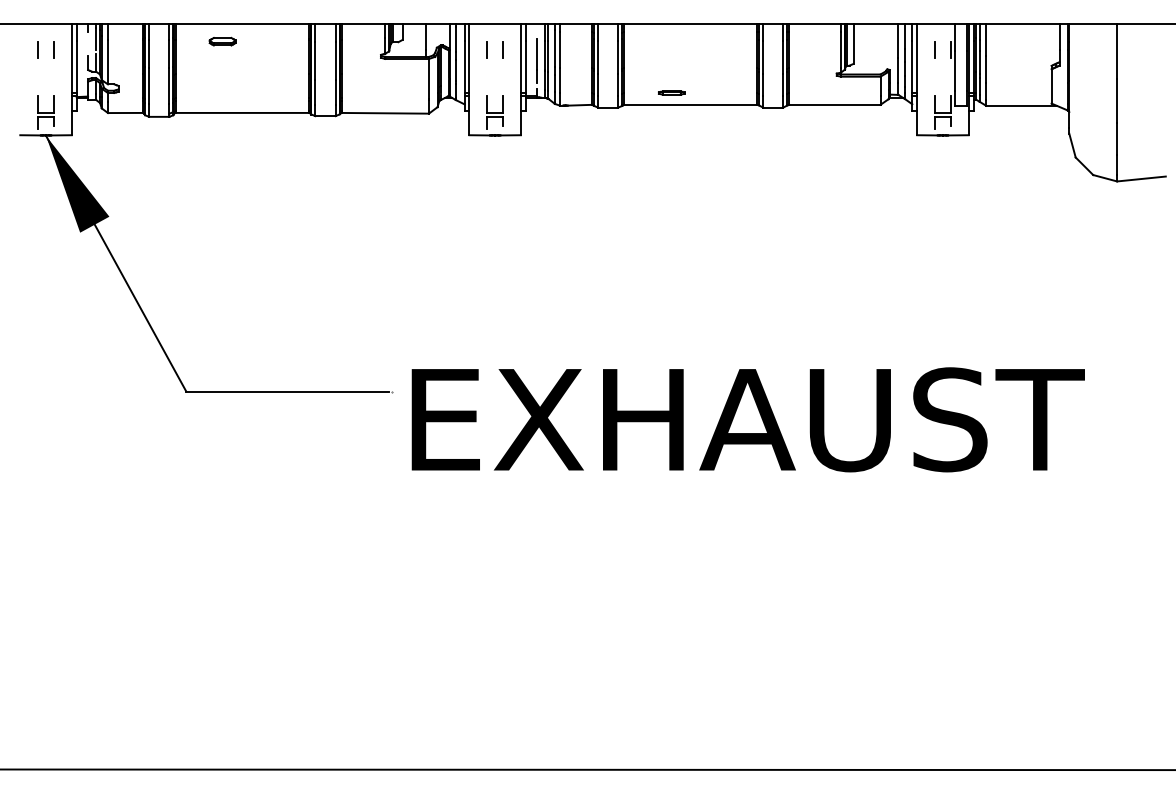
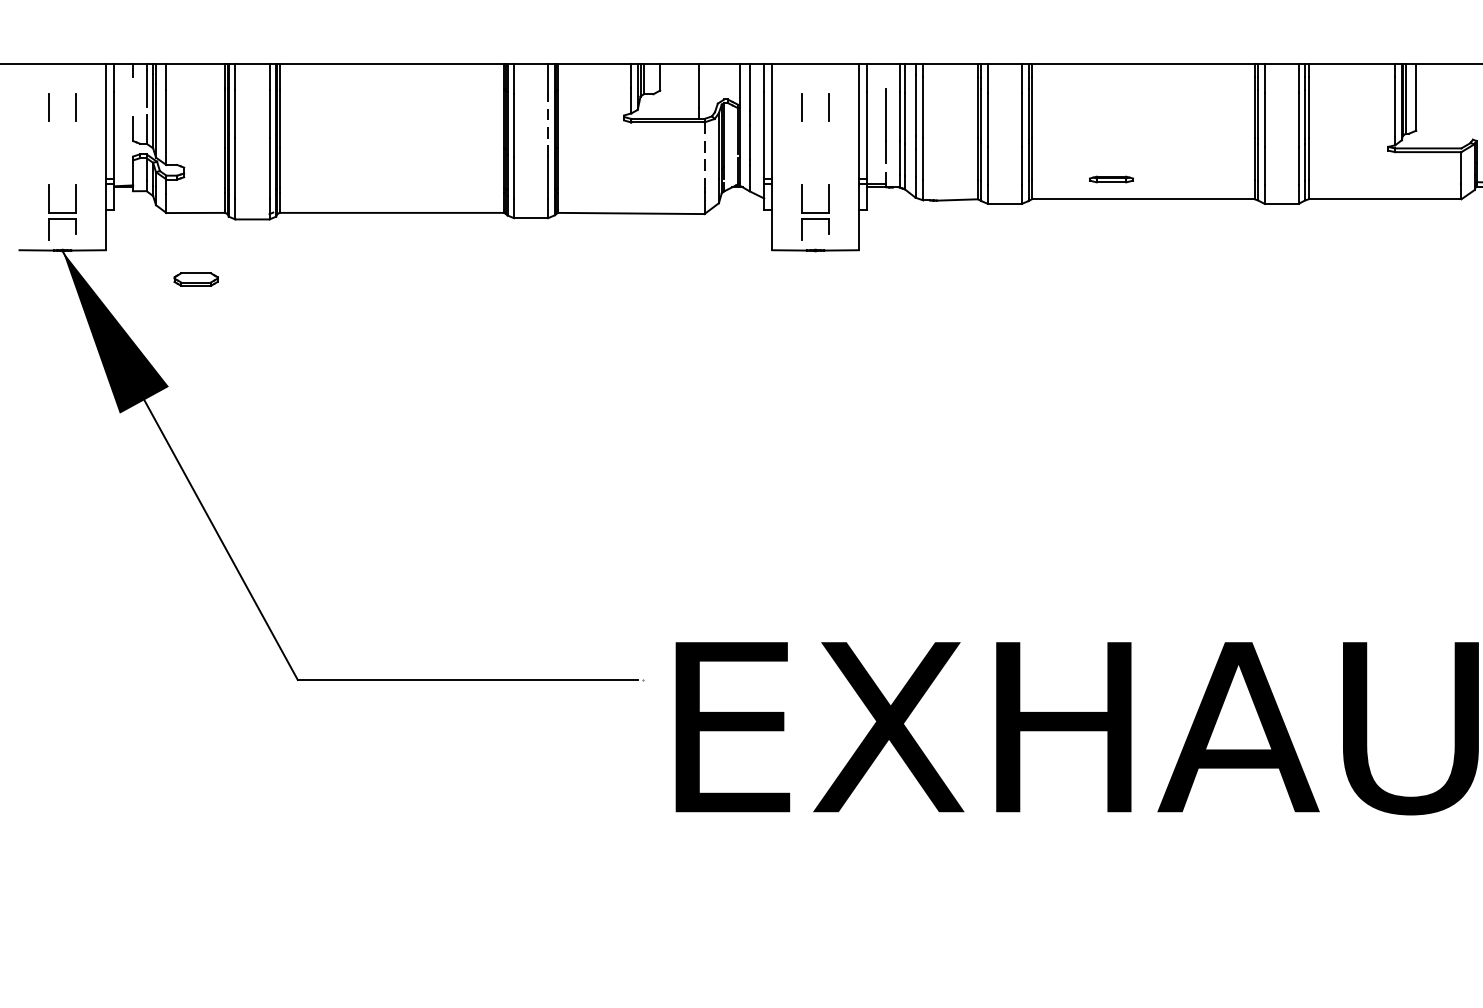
part: (222, 41) -> (195, 279), moved
line: (335, 60) -> (547, 124), solid -> dashed
line: (428, 78) -> (703, 155), solid -> dashed

